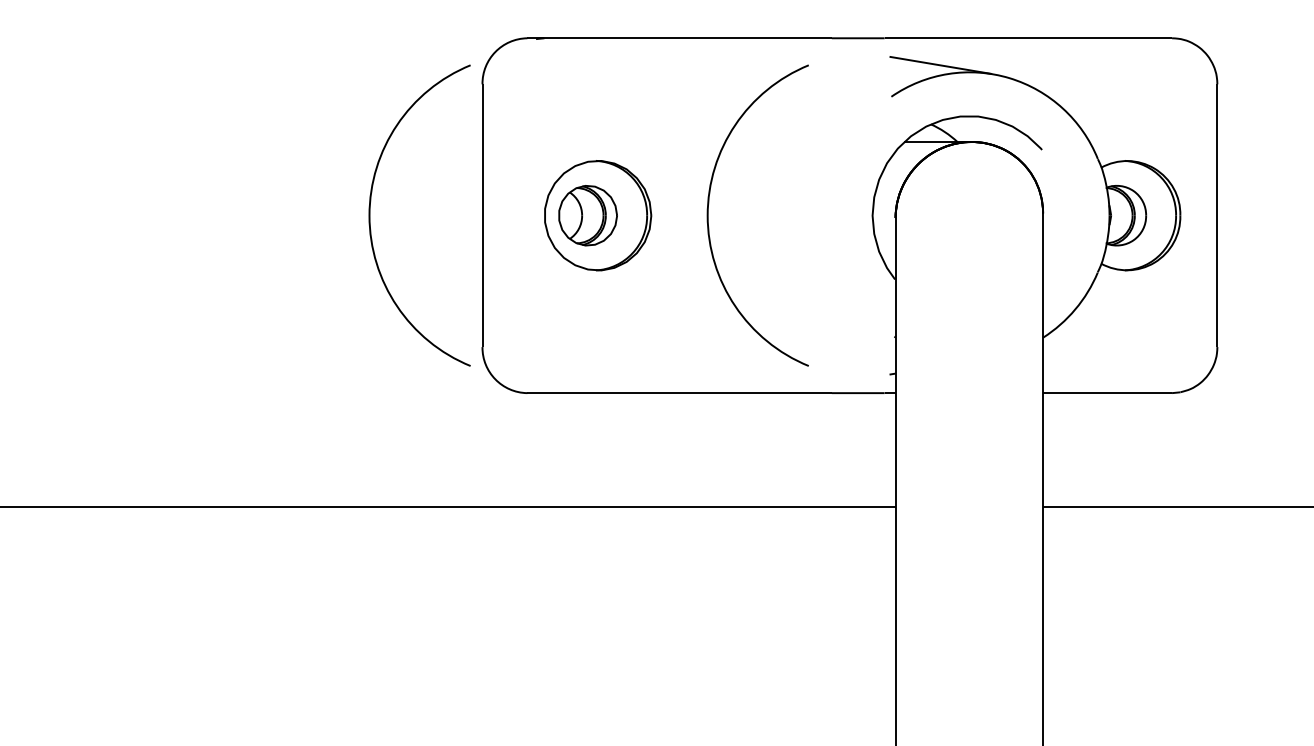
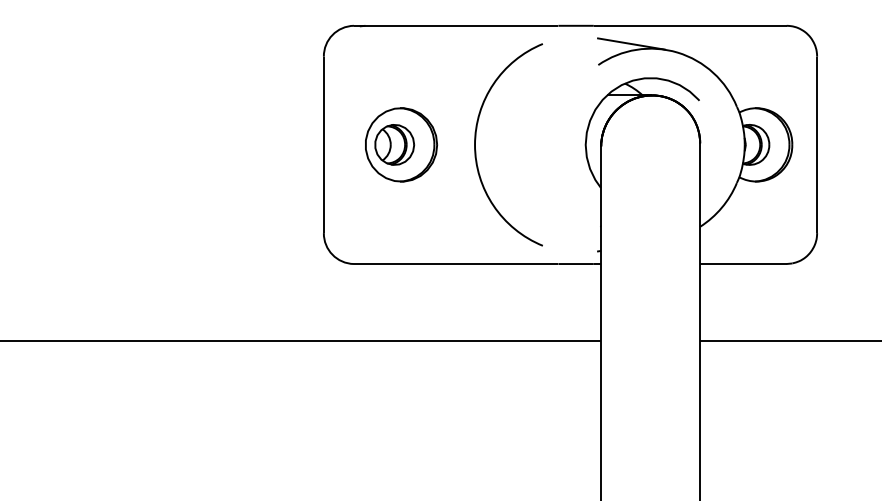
curve: (371, 207) -> (249, 139), removed

